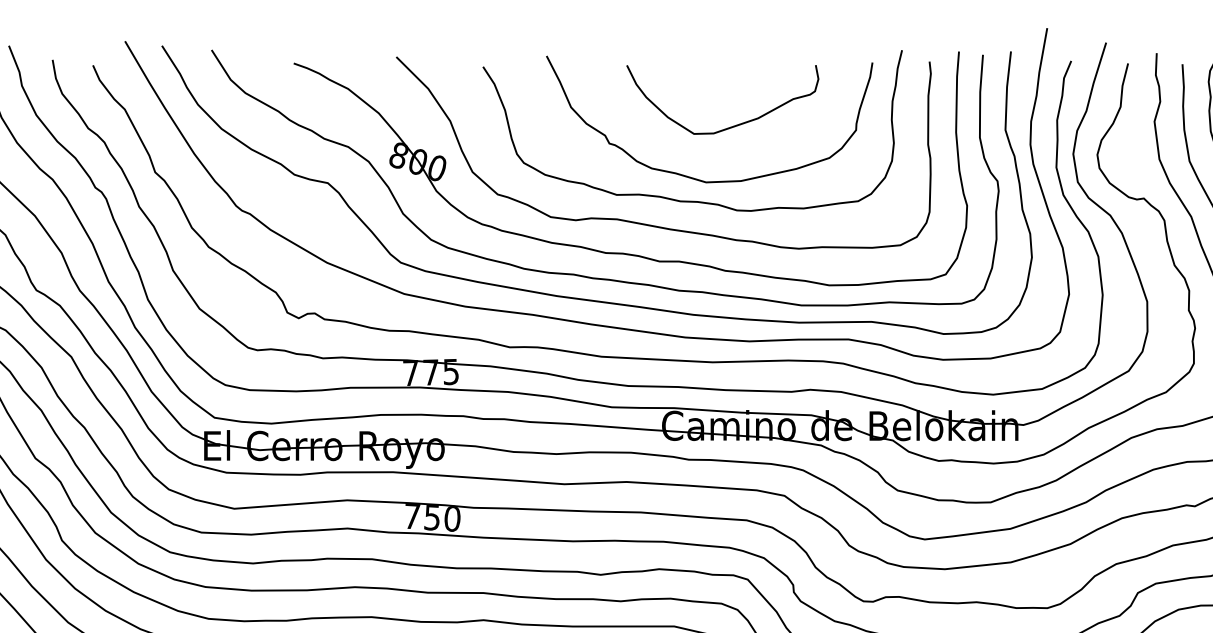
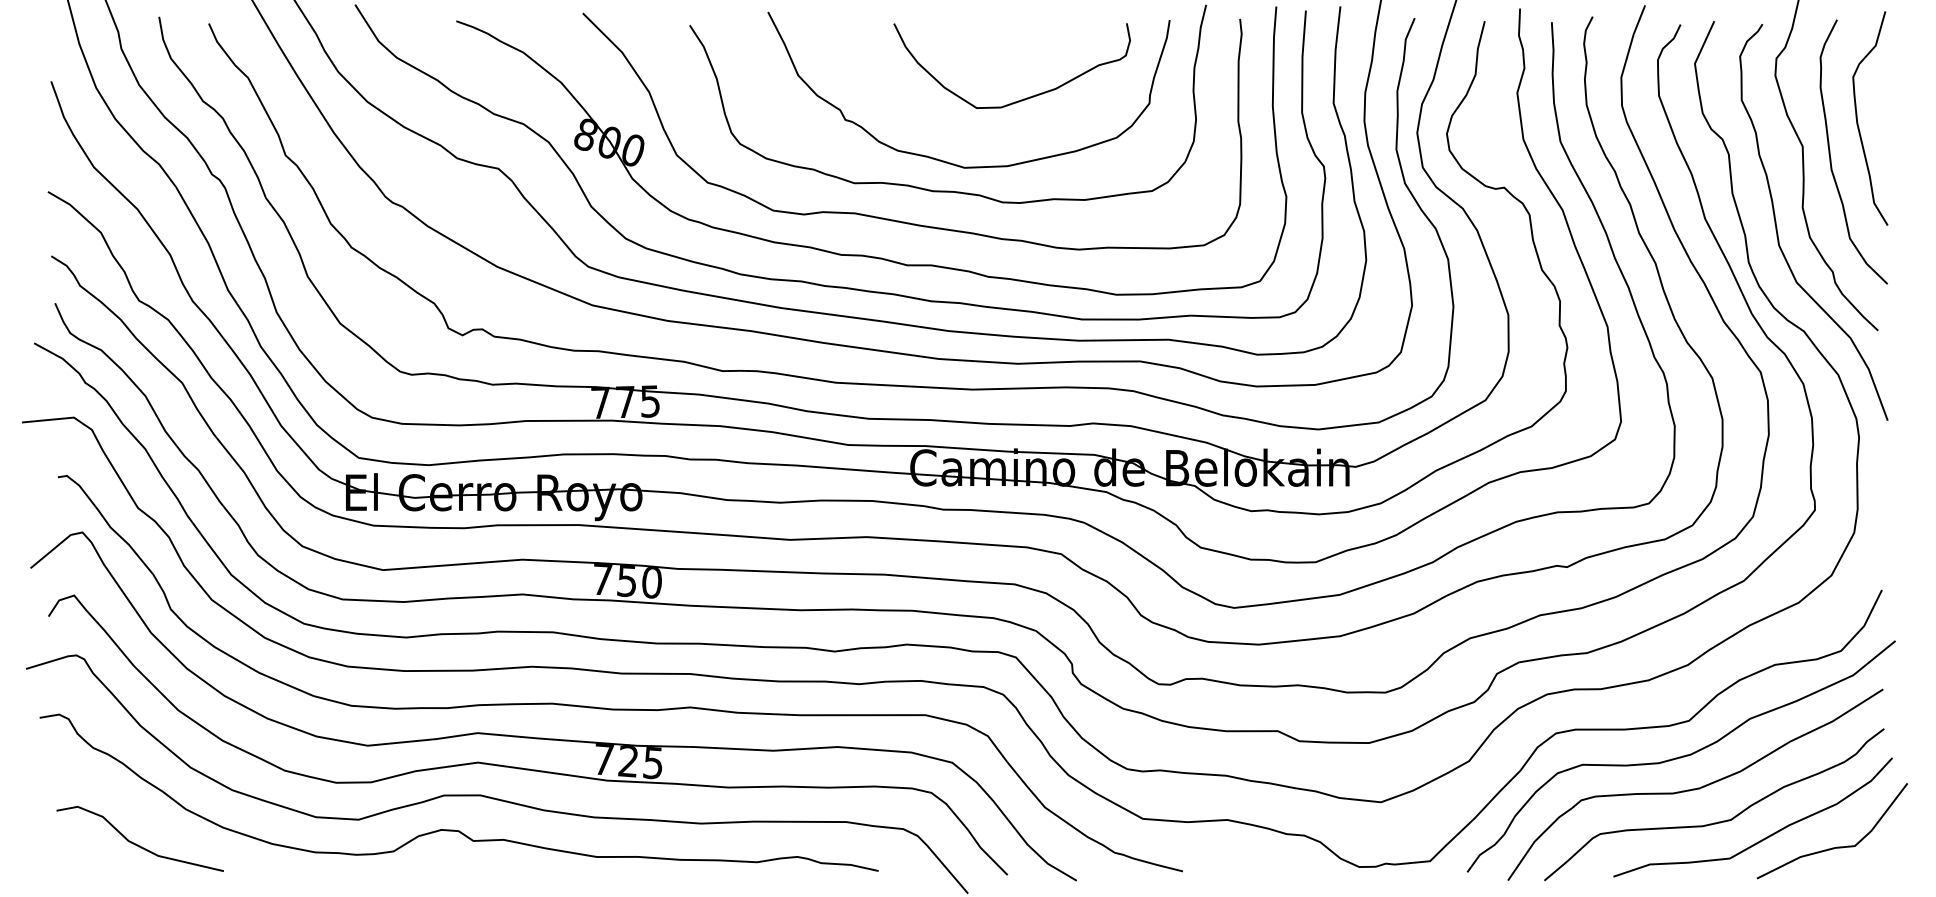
curve: (731, 126) -> (1023, 98), moved

